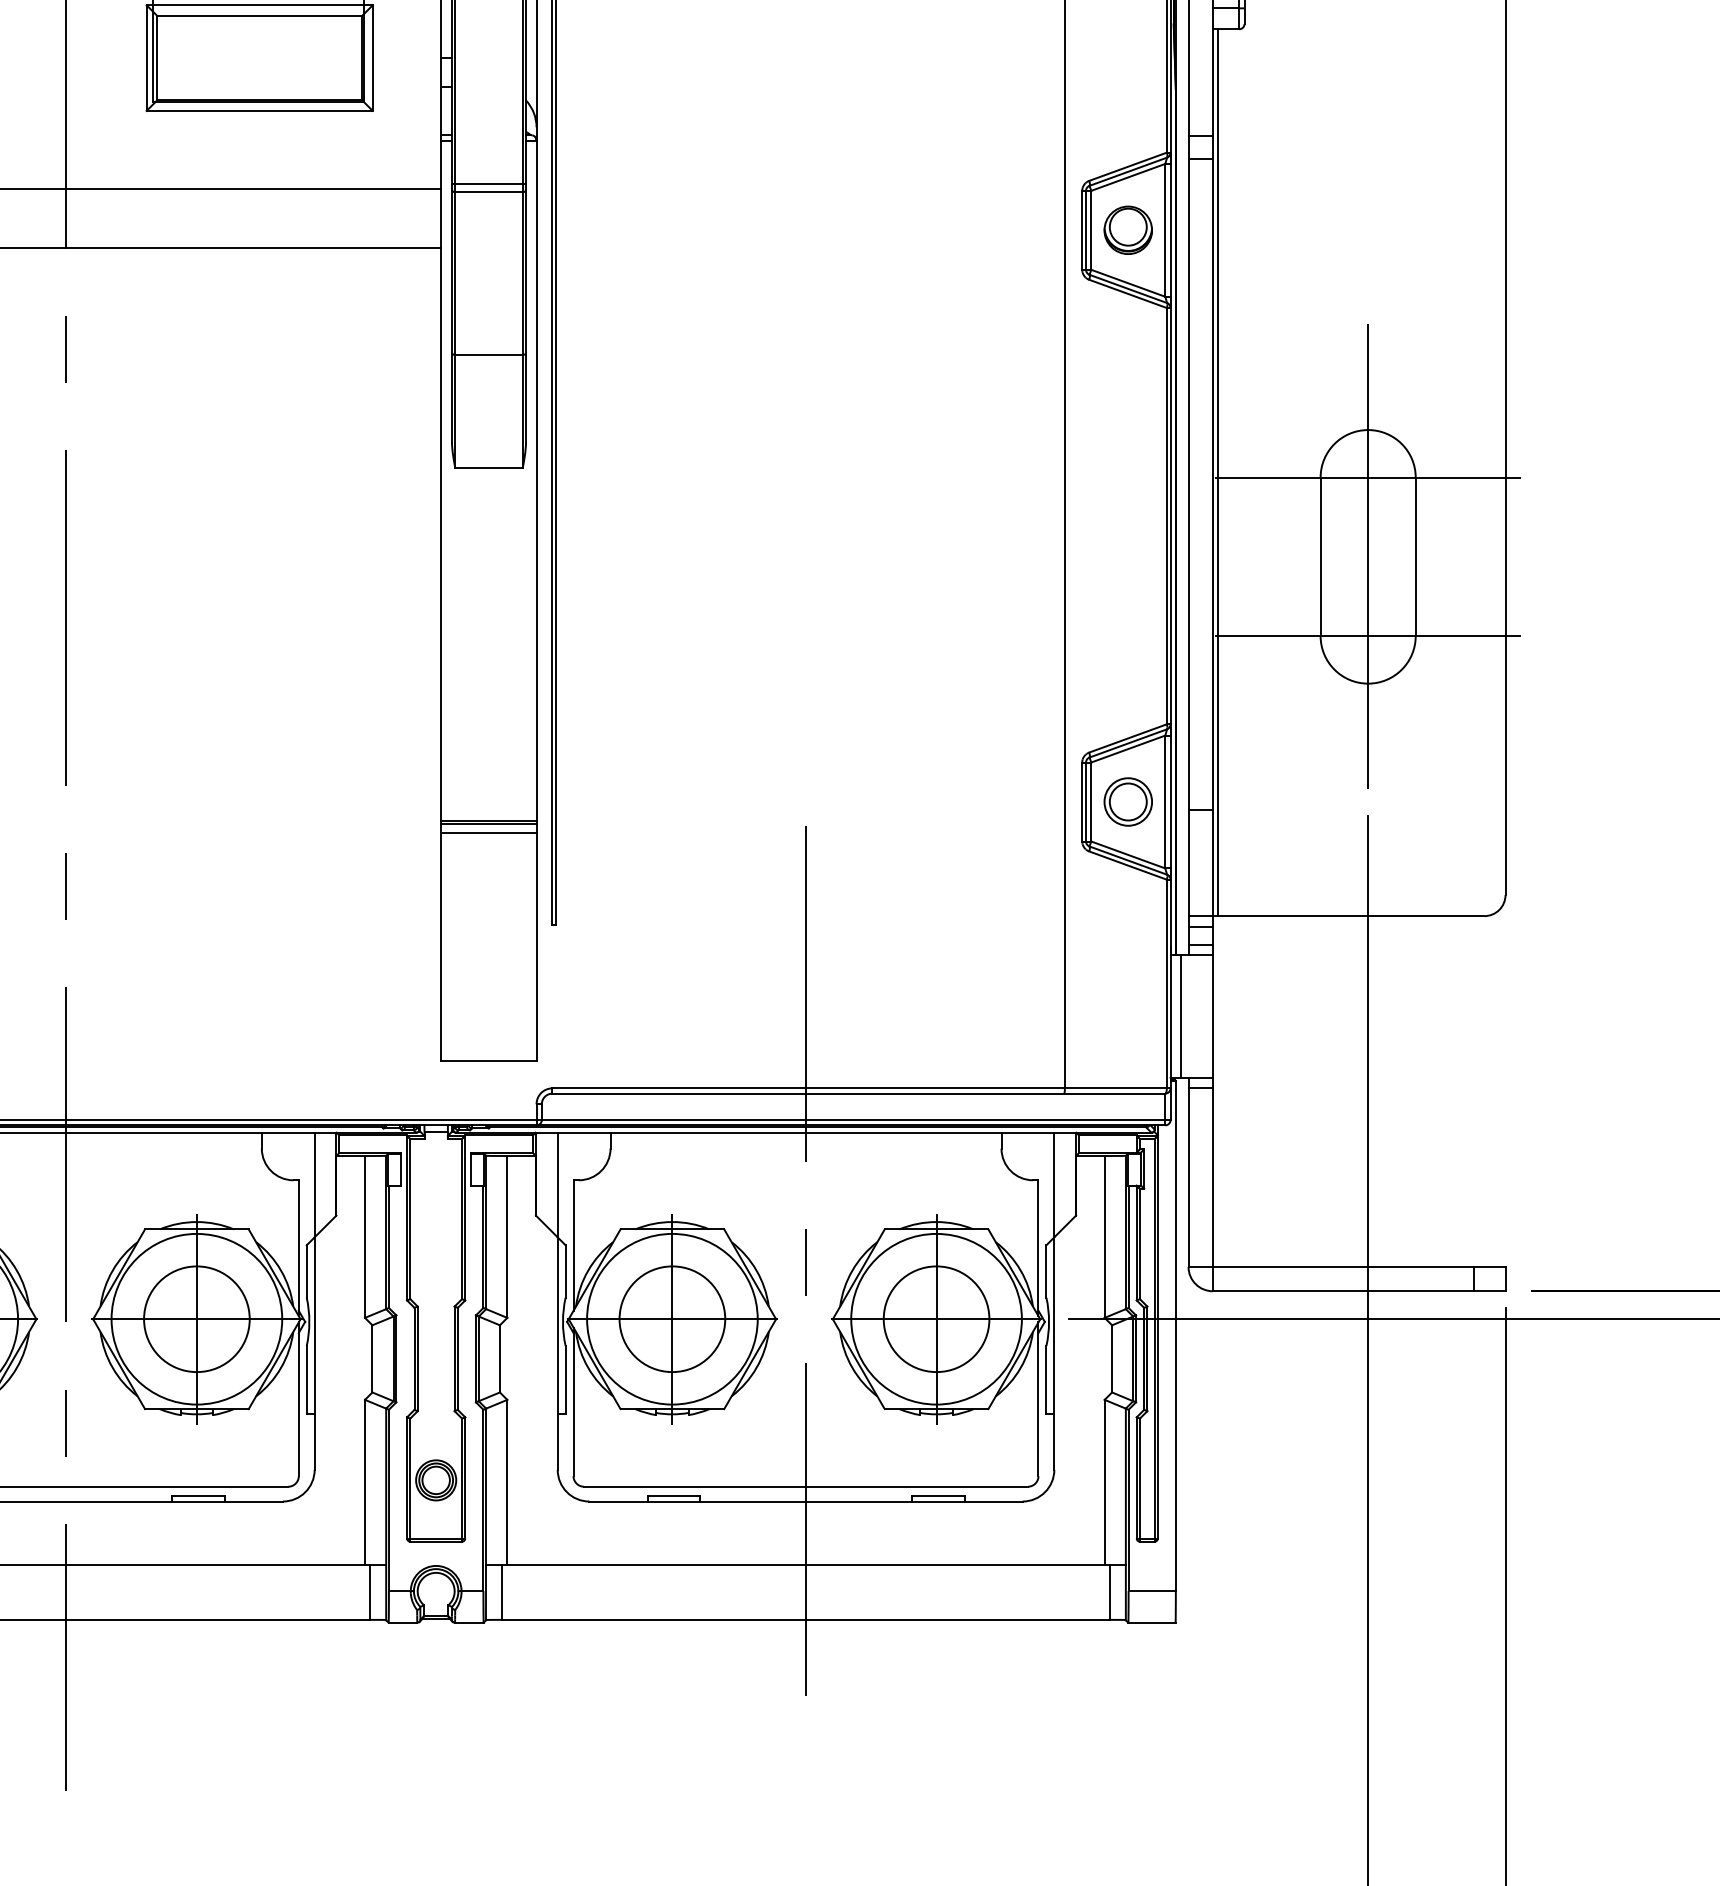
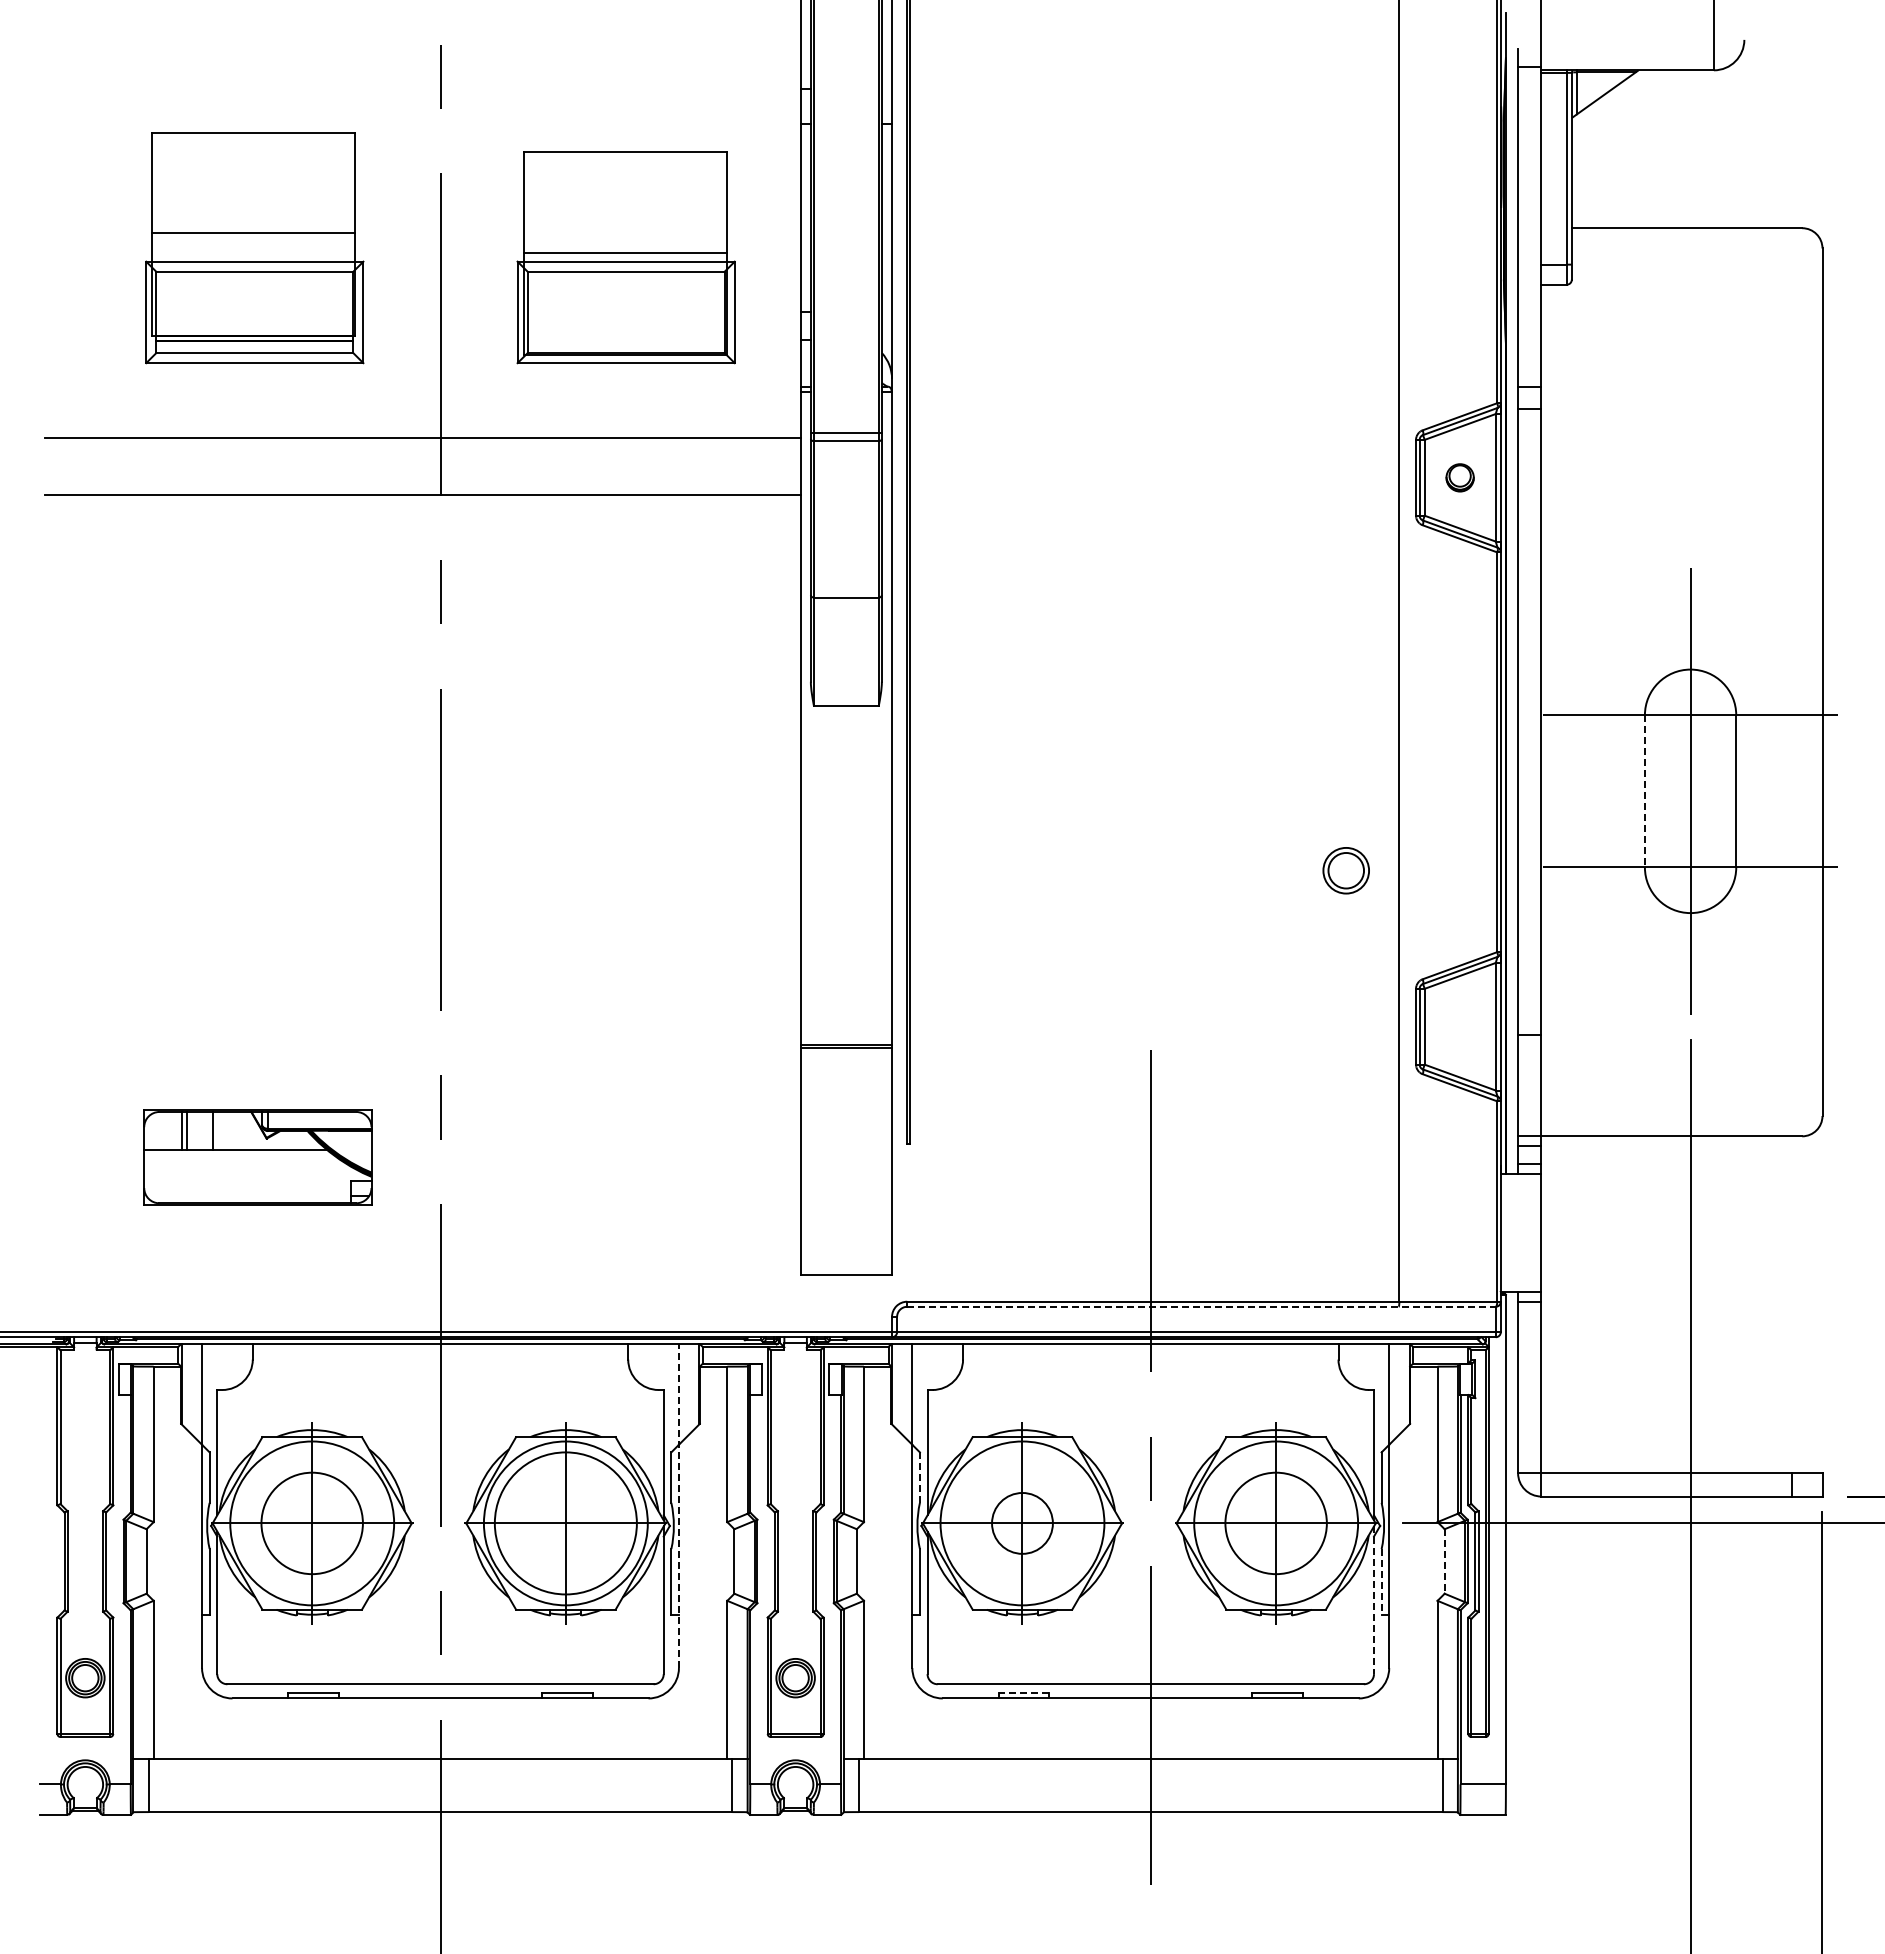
part: (1127, 230) -> (1459, 477), size x0.6
line: (1218, 472) -> (1546, 710), removed
line: (1320, 557) -> (1644, 791), solid -> dashed
part: (1127, 801) -> (1345, 870), moved
line: (489, 832) -> (846, 1056), removed
line: (1180, 1016) -> (1510, 1232), removed
line: (859, 1093) -> (1202, 1306), solid -> dashed
line: (565, 1271) -> (919, 1477), solid -> dashed
line: (314, 1301) -> (678, 1506), solid -> dashed
circle: (196, 1319) -> (565, 1523), size x1.4
circle: (672, 1319) -> (1022, 1523), size x0.6
line: (1111, 1358) -> (1444, 1561), solid -> dashed
line: (1046, 1379) -> (1381, 1581), solid -> dashed
line: (1039, 1399) -> (1374, 1600), solid -> dashed
line: (673, 1496) -> (1023, 1693), solid -> dashed

